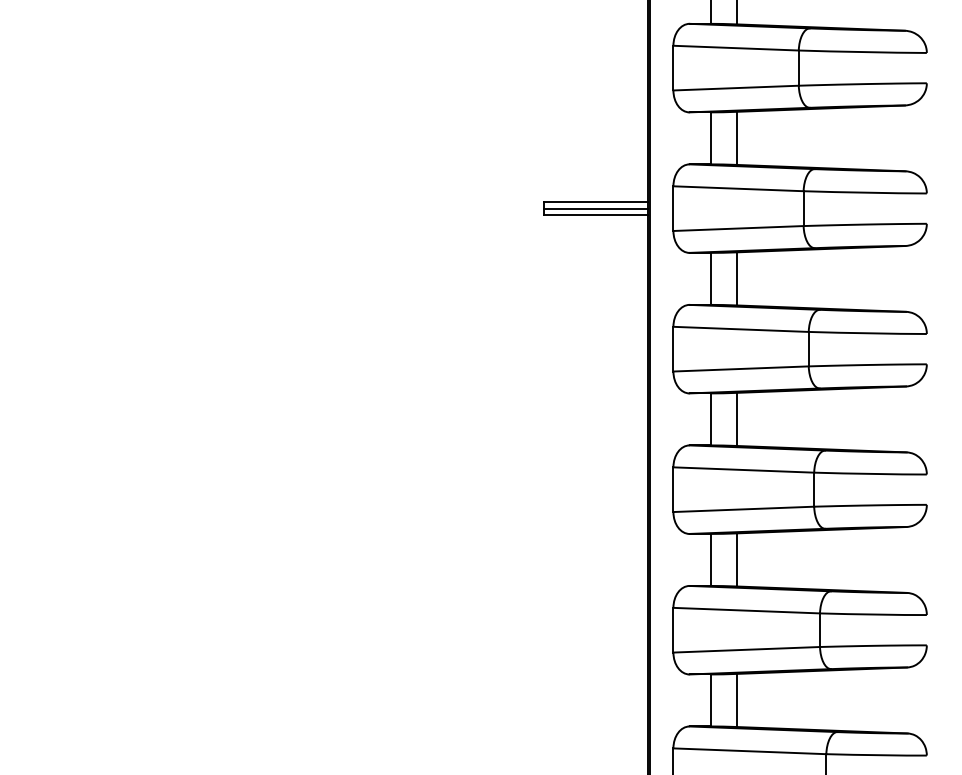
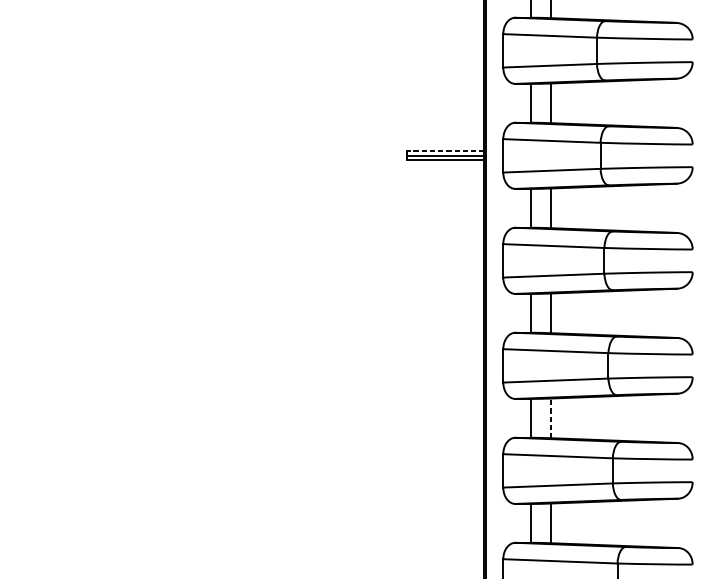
line: (595, 202) -> (445, 151), solid -> dashed
line: (736, 559) -> (550, 418), solid -> dashed

